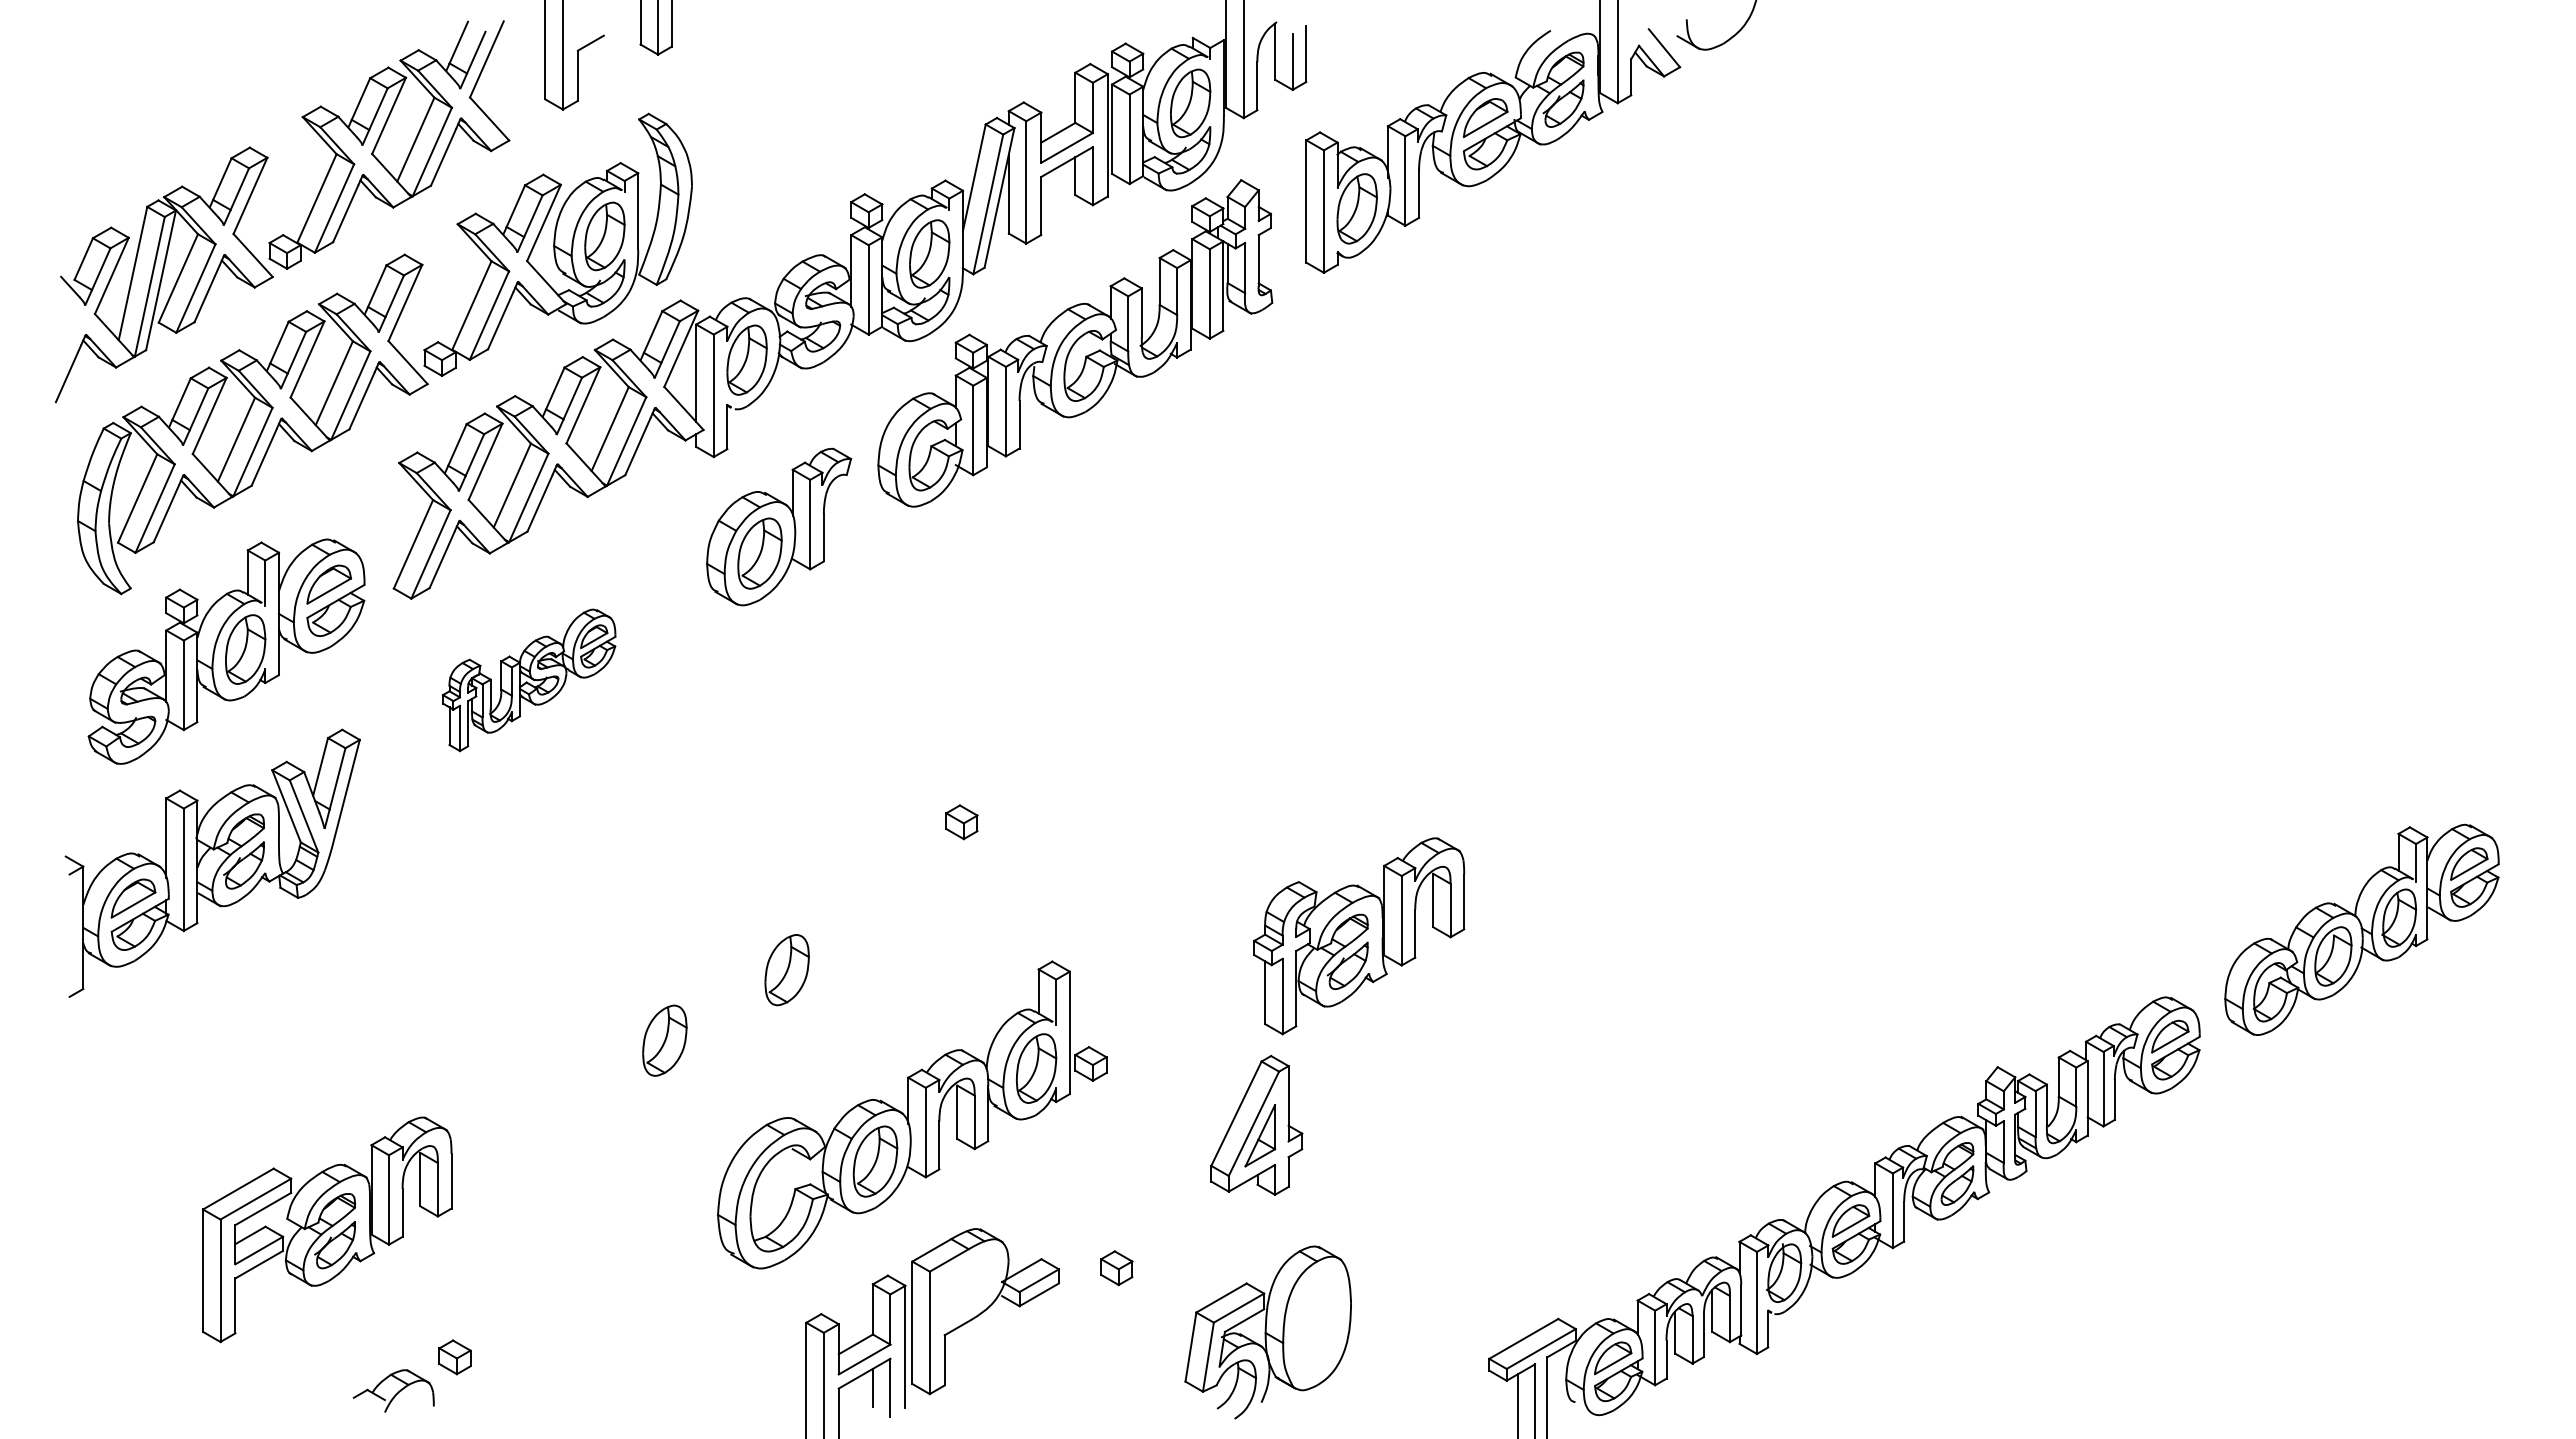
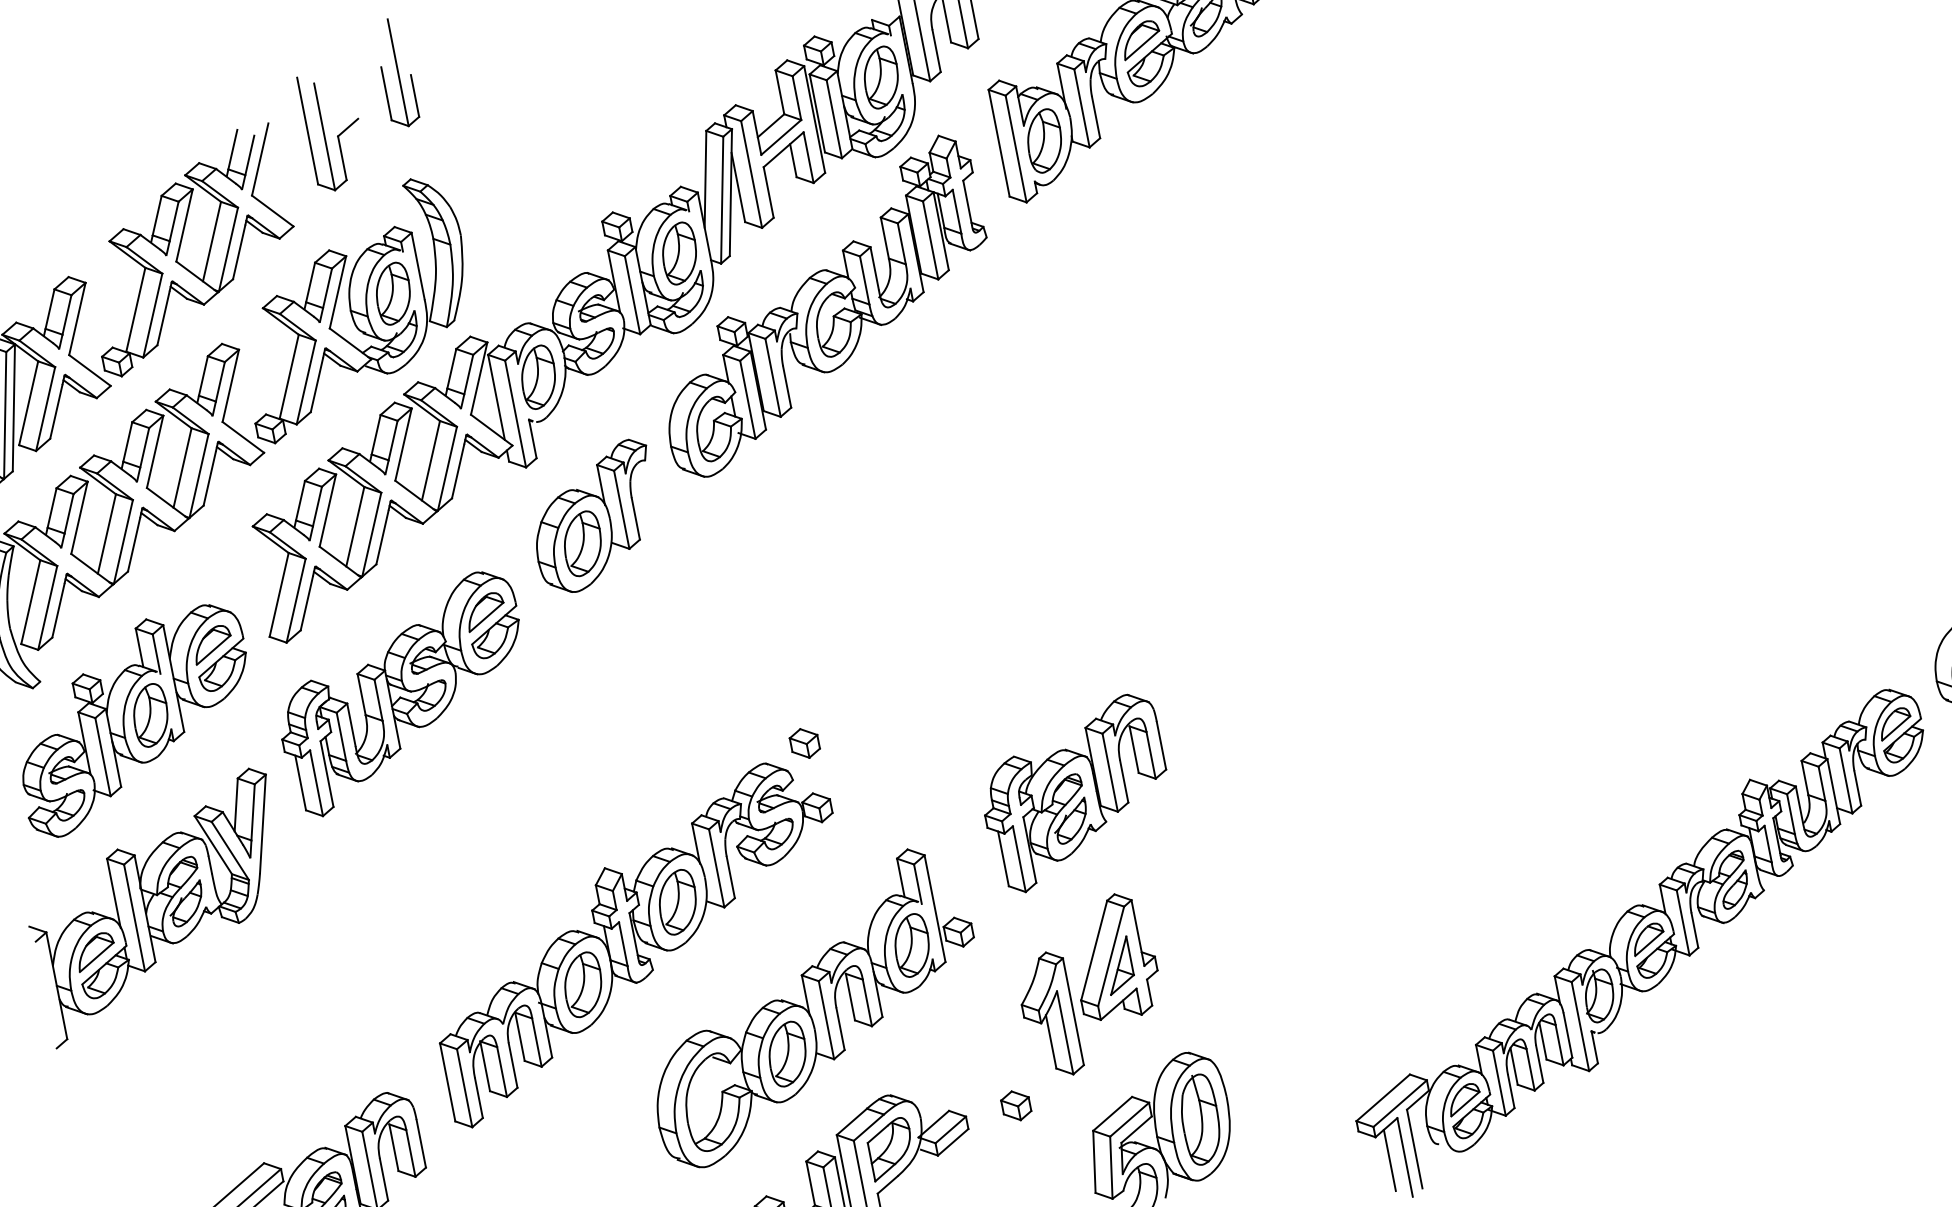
part: (528, 680) -> (402, 693), size x1.67
part: (1359, 936) -> (1076, 793), moved
part: (735, 1004) -> (638, 941), added
part: (1172, 1175) -> (1048, 1015), added
part: (968, 1288) -> (890, 1148), added
part: (1316, 1323) -> (1199, 1119), added

